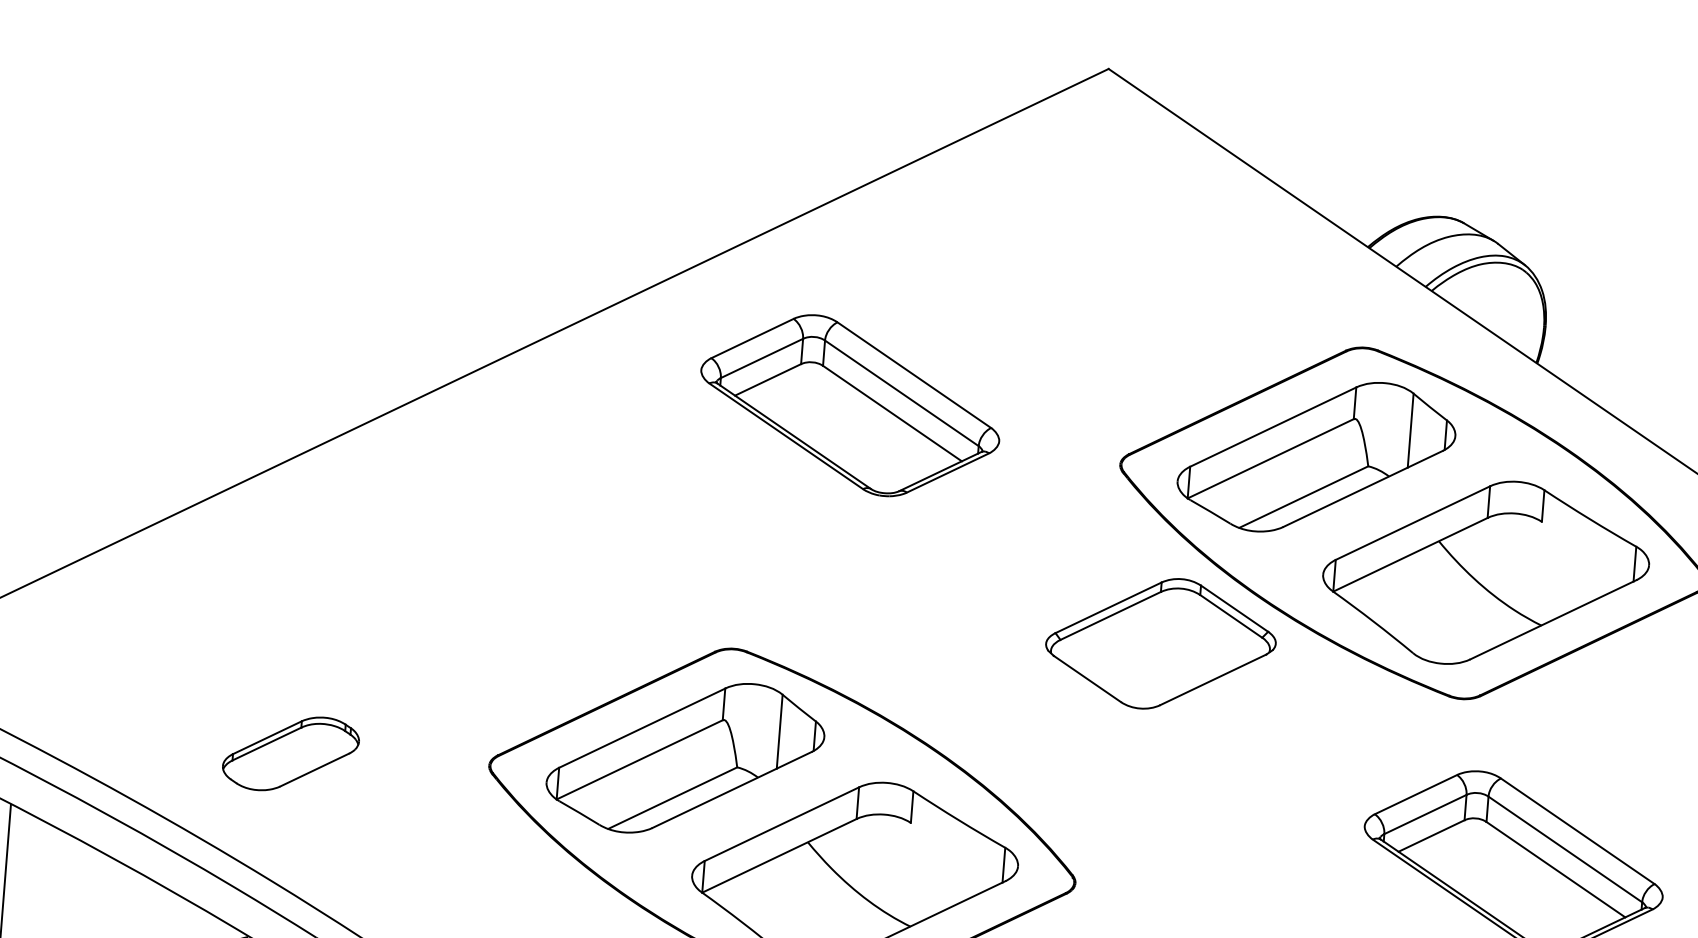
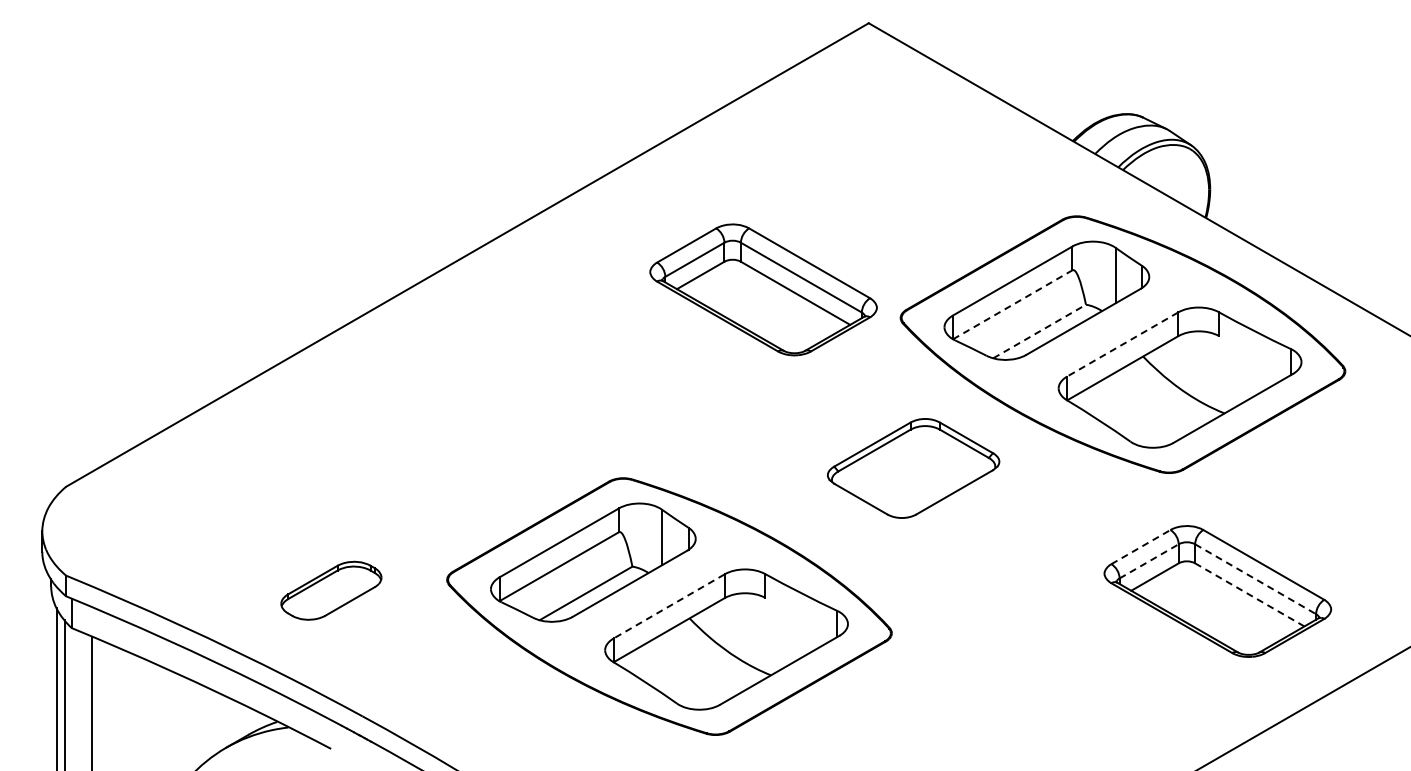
part: (850, 405) -> (763, 289), moved
line: (1270, 458) -> (1012, 304), solid -> dashed
line: (1303, 497) -> (1039, 331), solid -> dashed
line: (1412, 523) -> (1122, 344), solid -> dashed
part: (1160, 643) -> (913, 468), moved
part: (291, 753) -> (331, 590), moved
line: (1416, 793) -> (1141, 546), solid -> dashed
line: (1425, 814) -> (1149, 561), solid -> dashed
line: (781, 824) -> (668, 606), solid -> dashed
line: (1565, 849) -> (1255, 579), solid -> dashed
line: (1555, 869) -> (1249, 594), solid -> dashed

